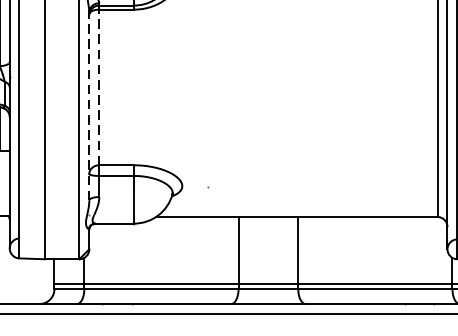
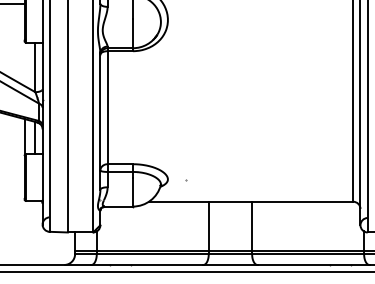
line: (99, 87) -> (107, 107), dashed -> solid
line: (89, 106) -> (100, 121), dashed -> solid

